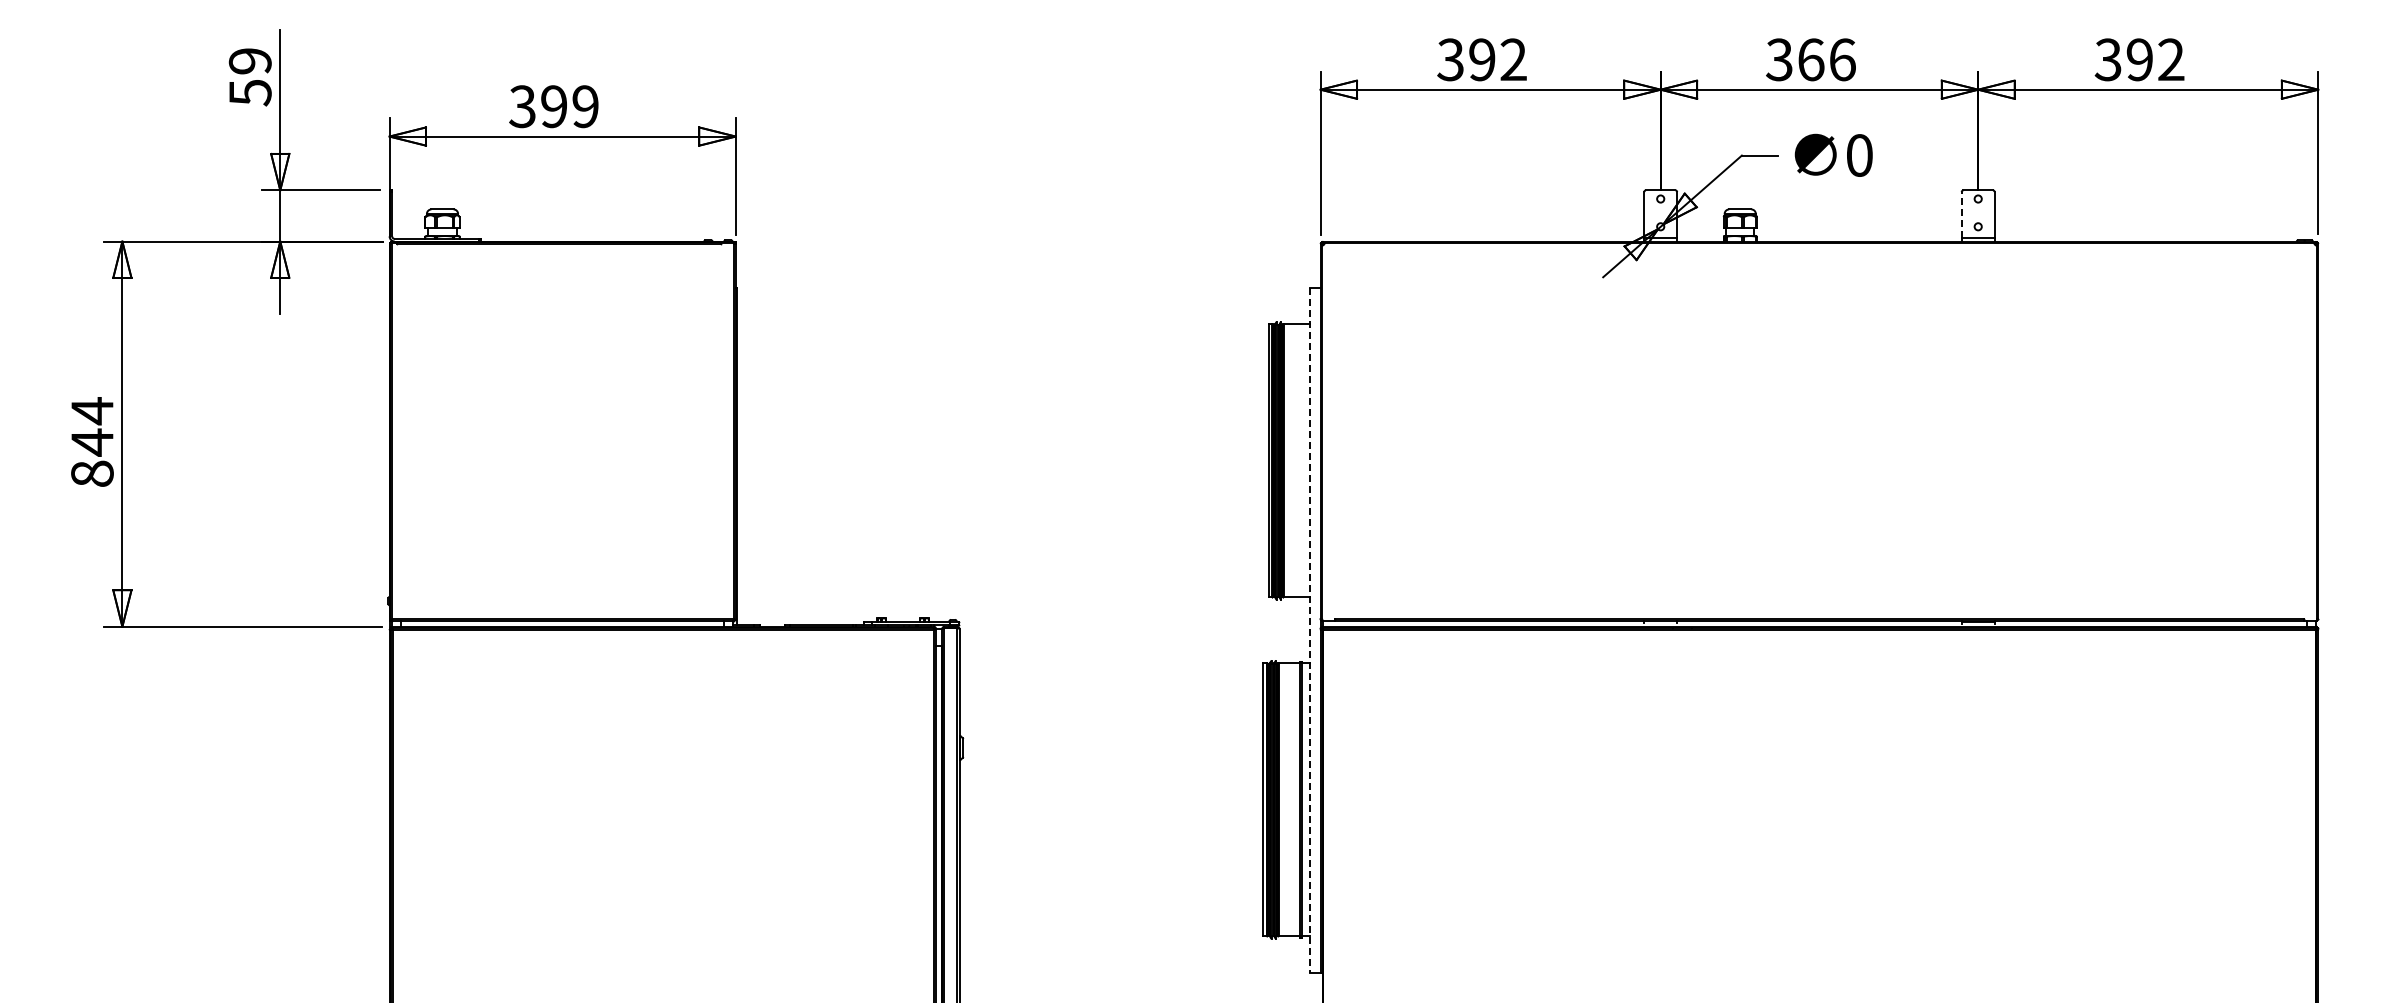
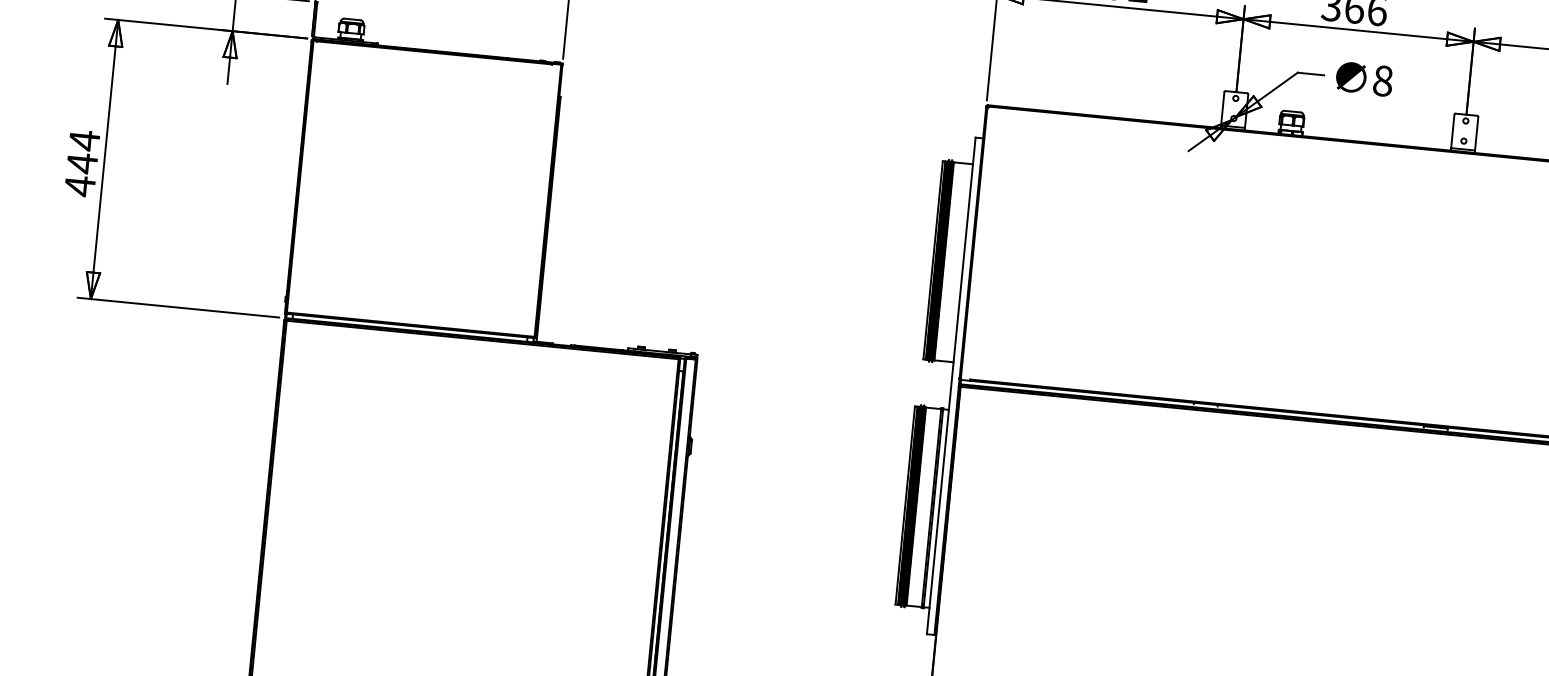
text: (1859, 155) -> (1382, 81), 0 -> 8
line: (1961, 215) -> (1452, 131), dashed -> solid
text: (92, 473) -> (80, 185), 844 -> 444
line: (1310, 630) -> (951, 386), dashed -> solid

